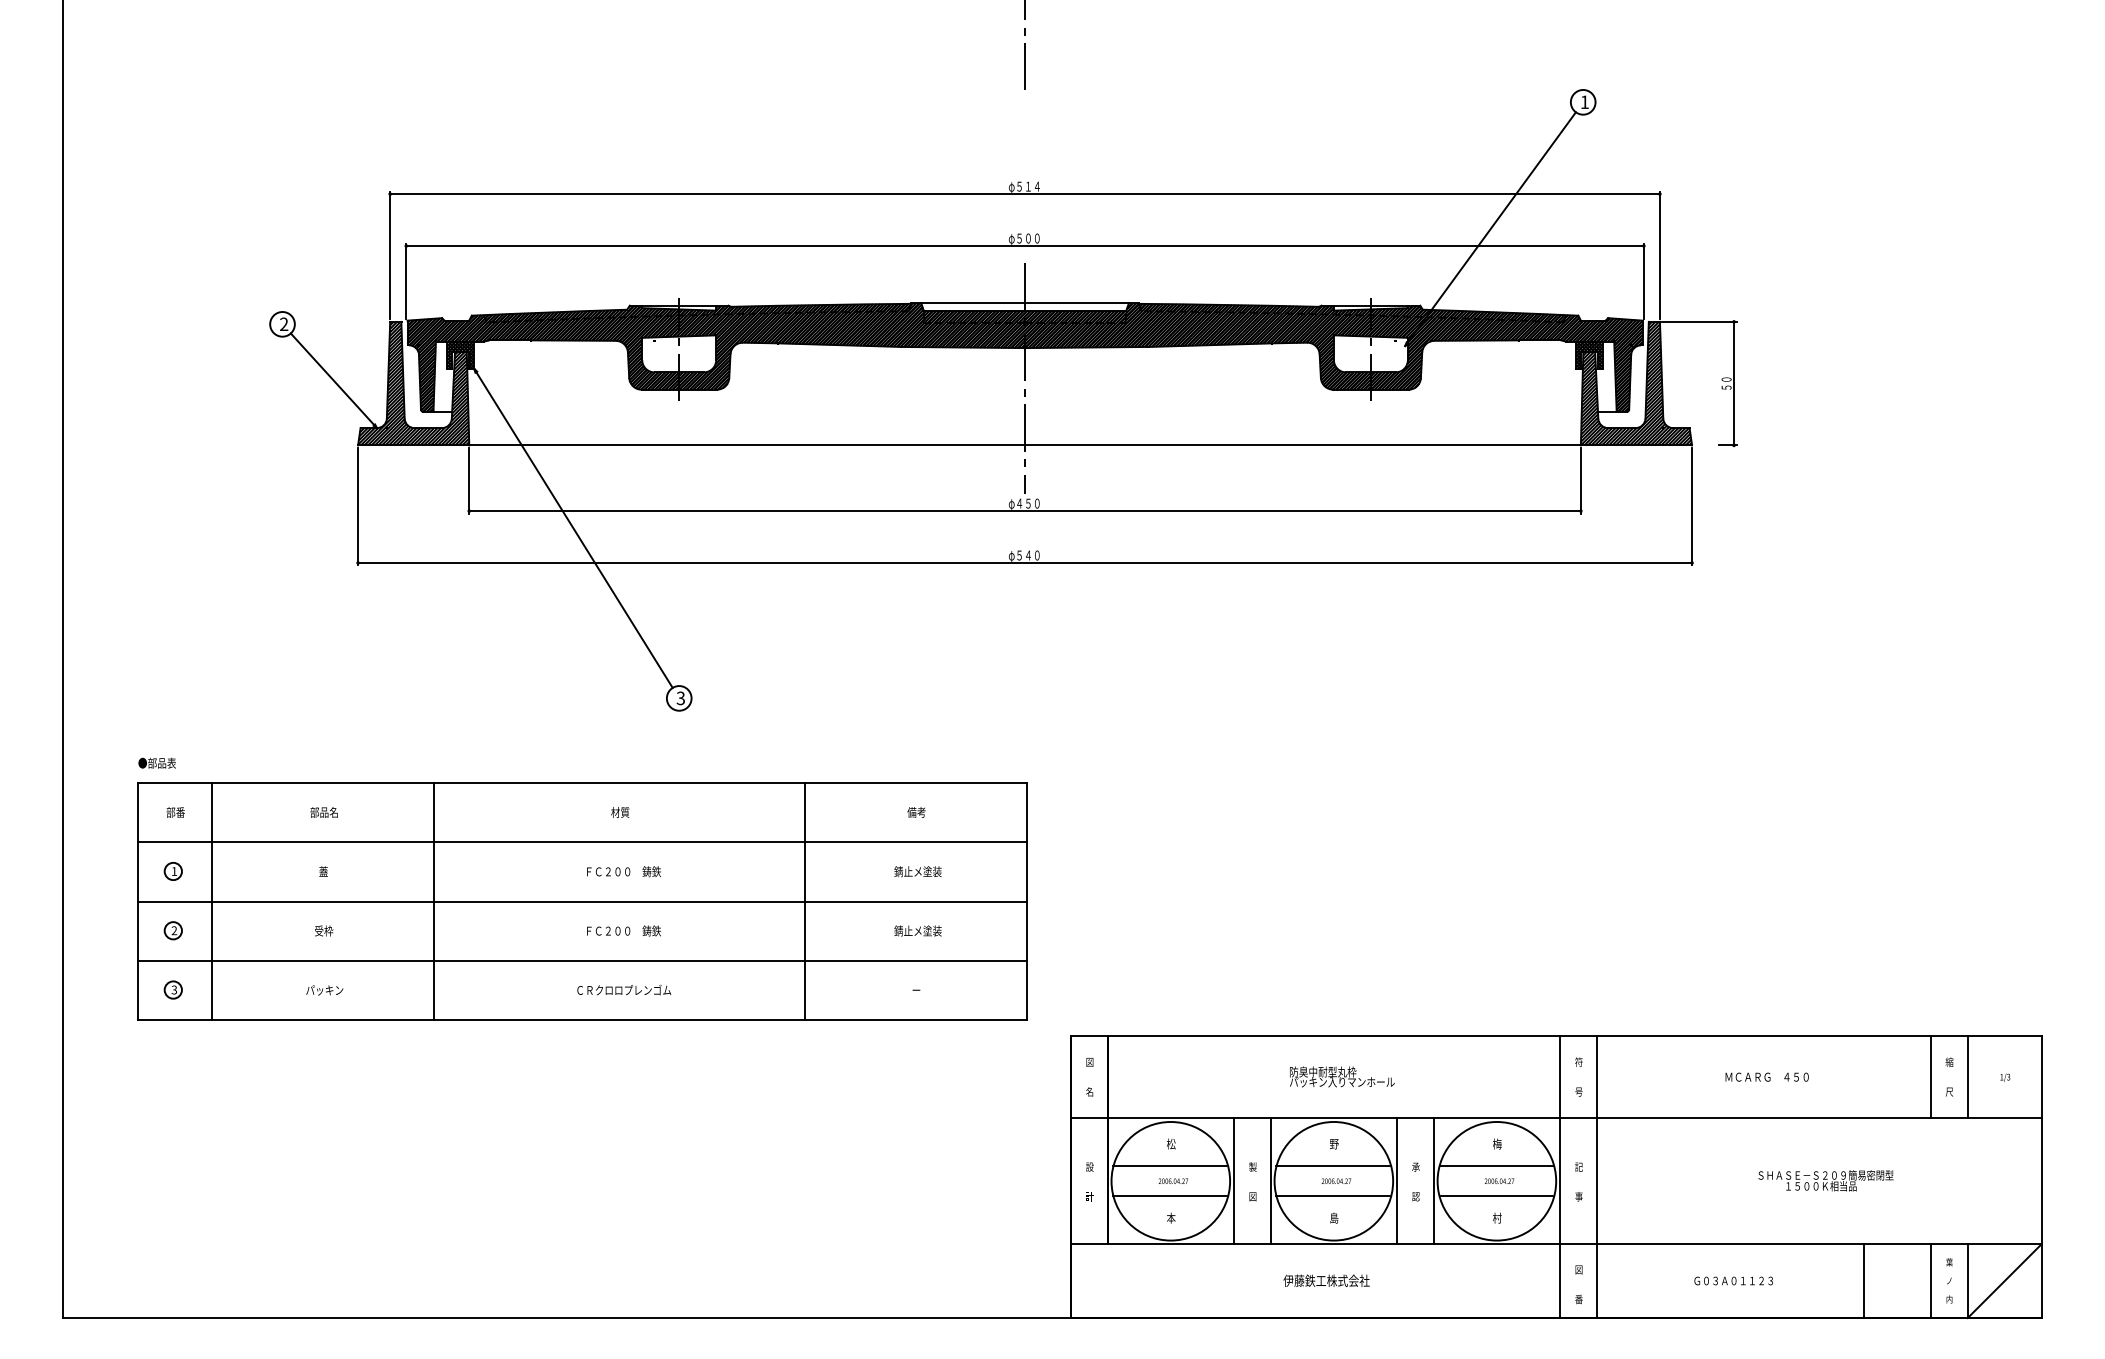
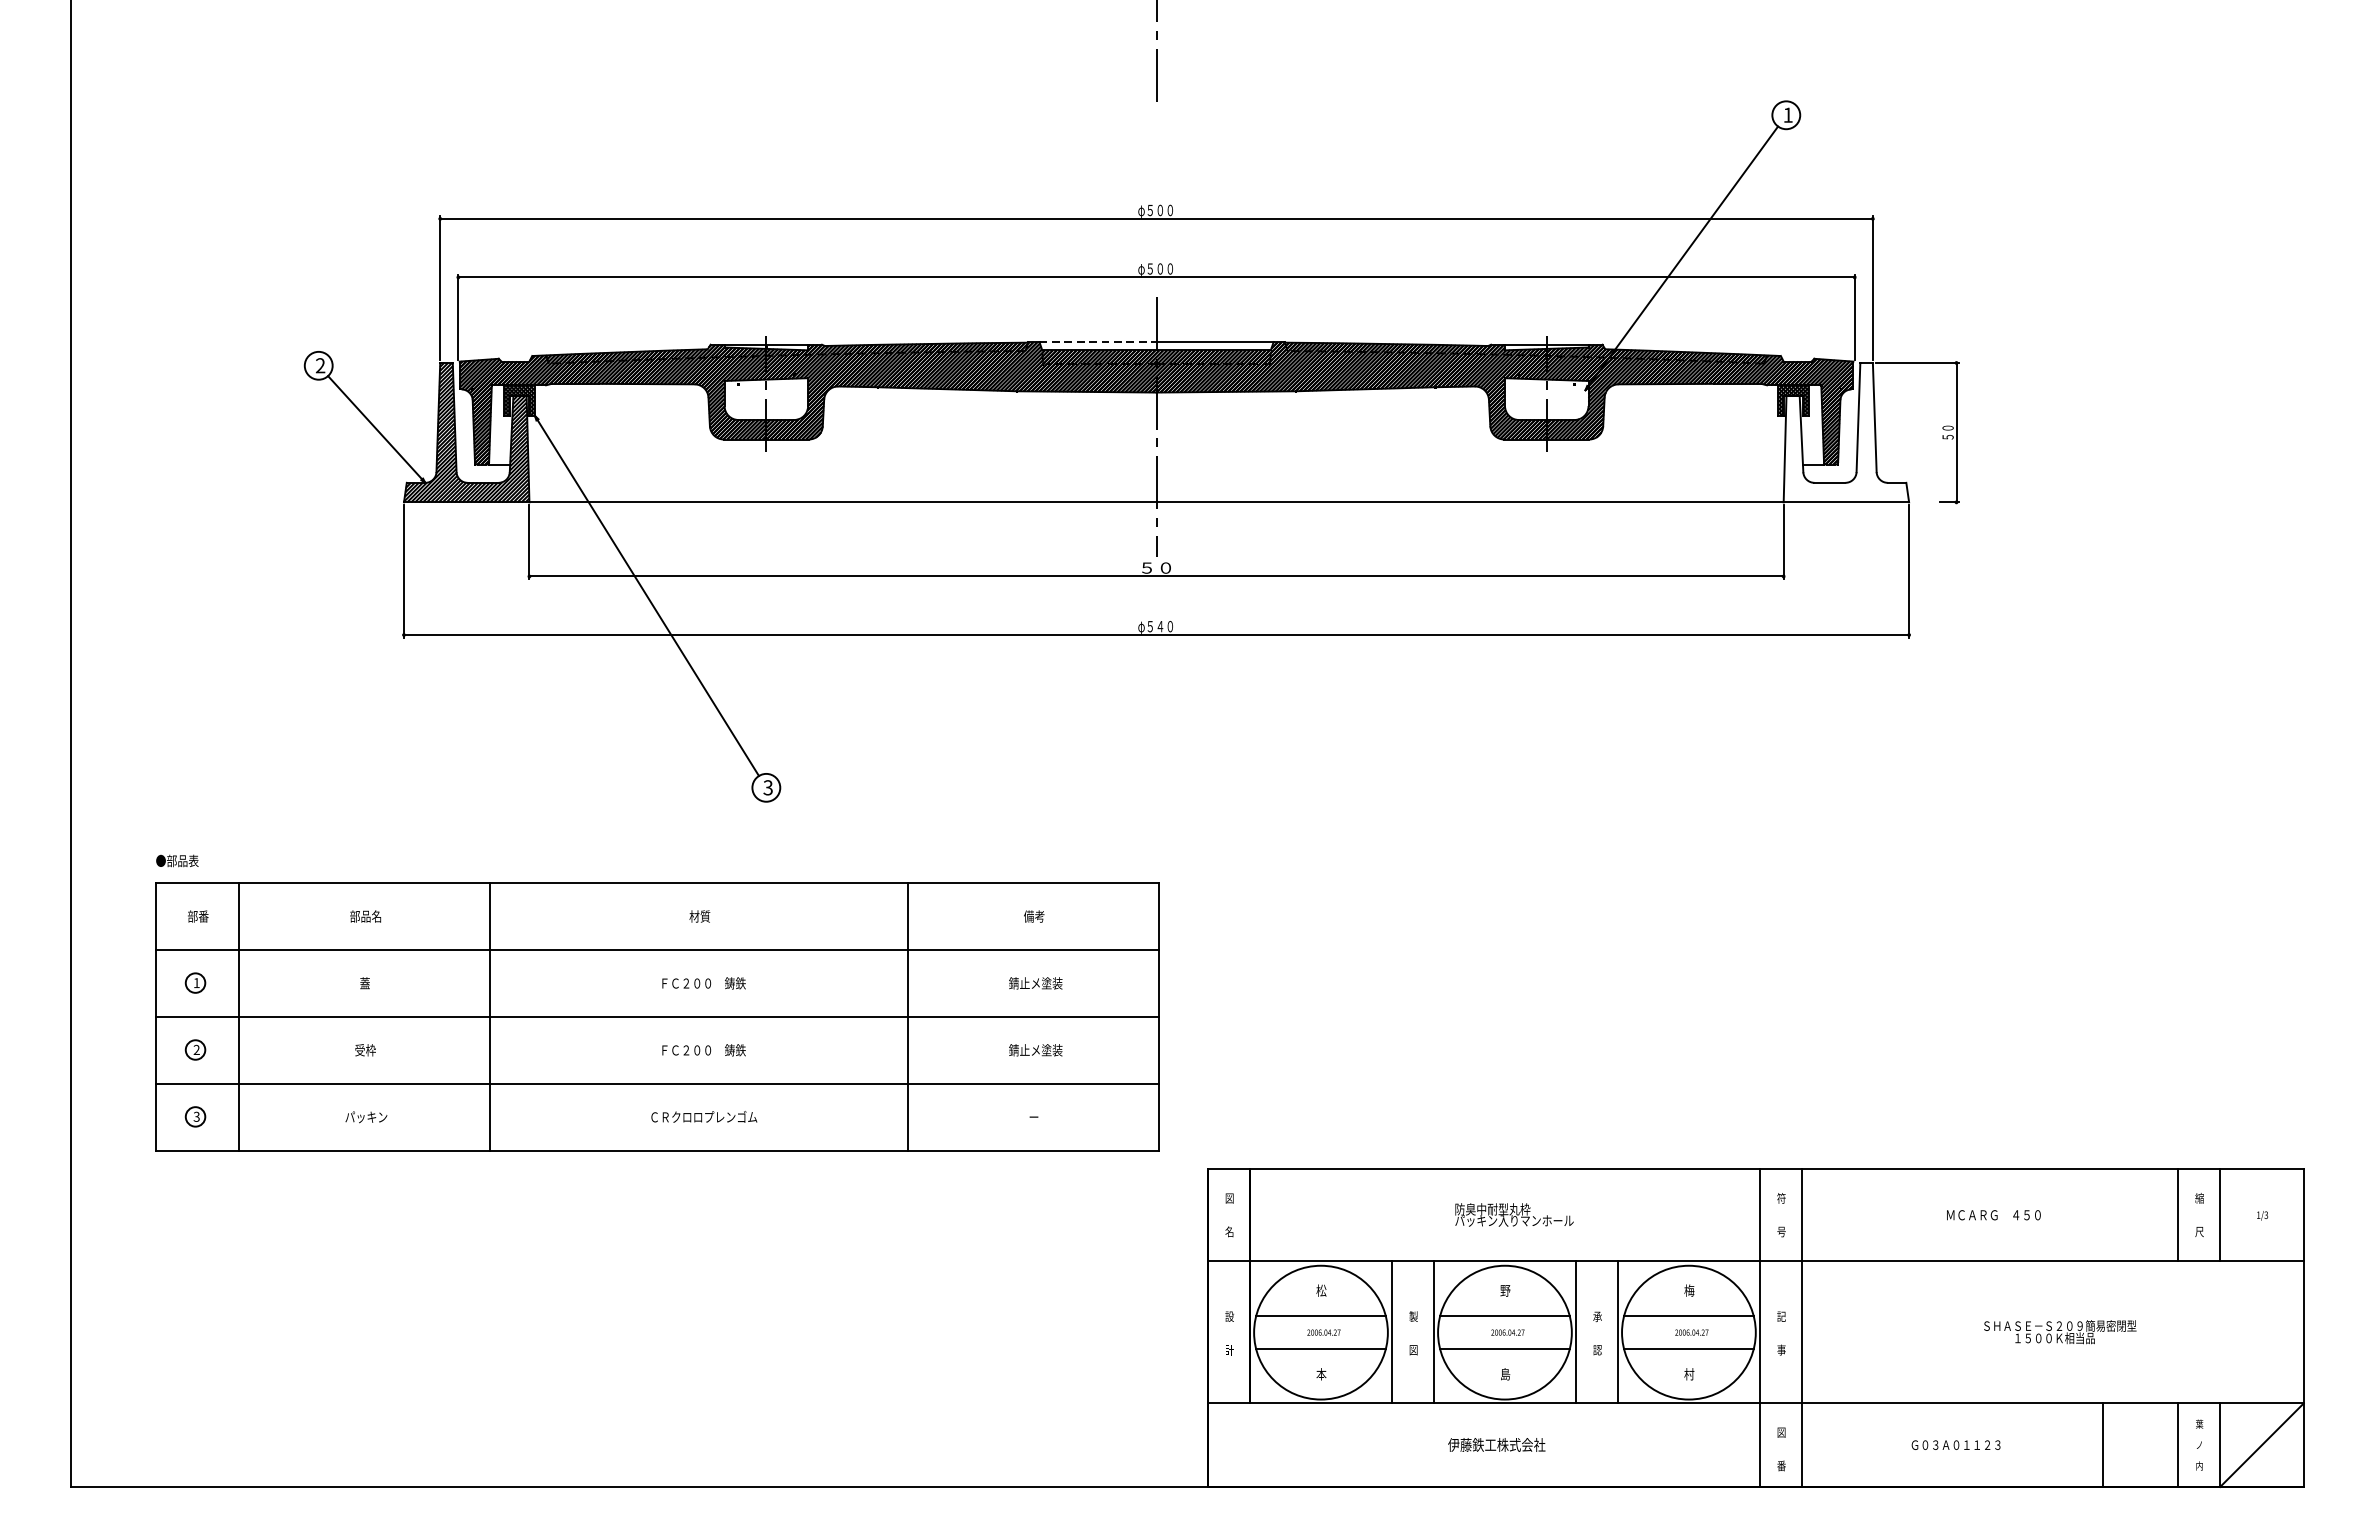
text: (1032, 186) -> (1164, 210), φ５１４ -> φ５００
line: (973, 303) -> (1098, 342), solid -> dashed
hatch: (1635, 383) -> (1845, 432), removed
text: (1023, 503) -> (1154, 567), φ４５０ -> ５０

